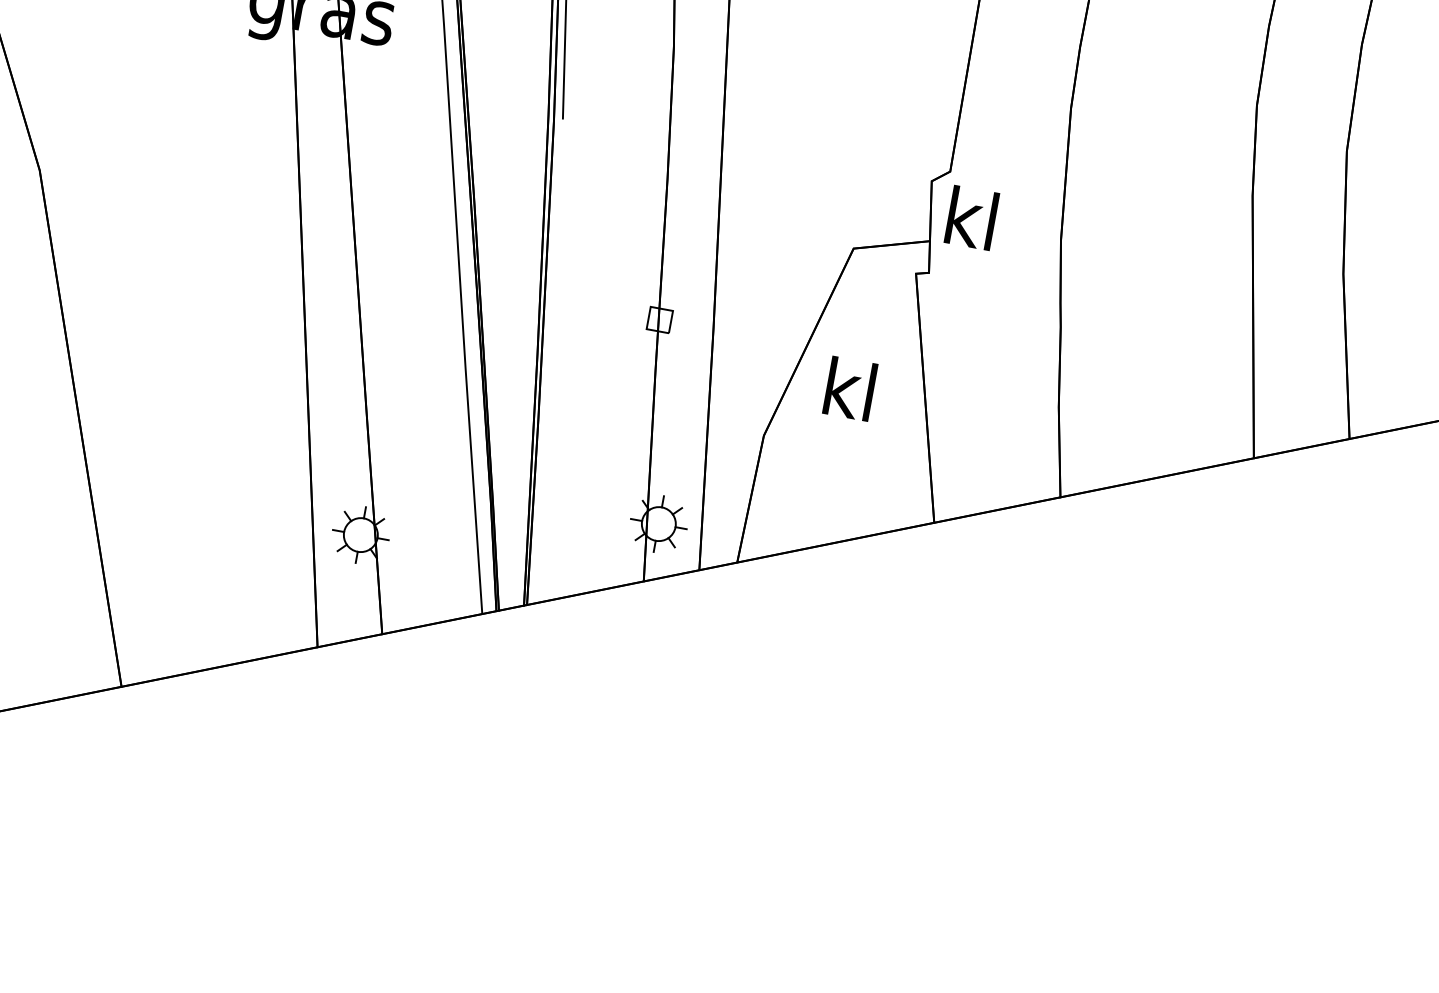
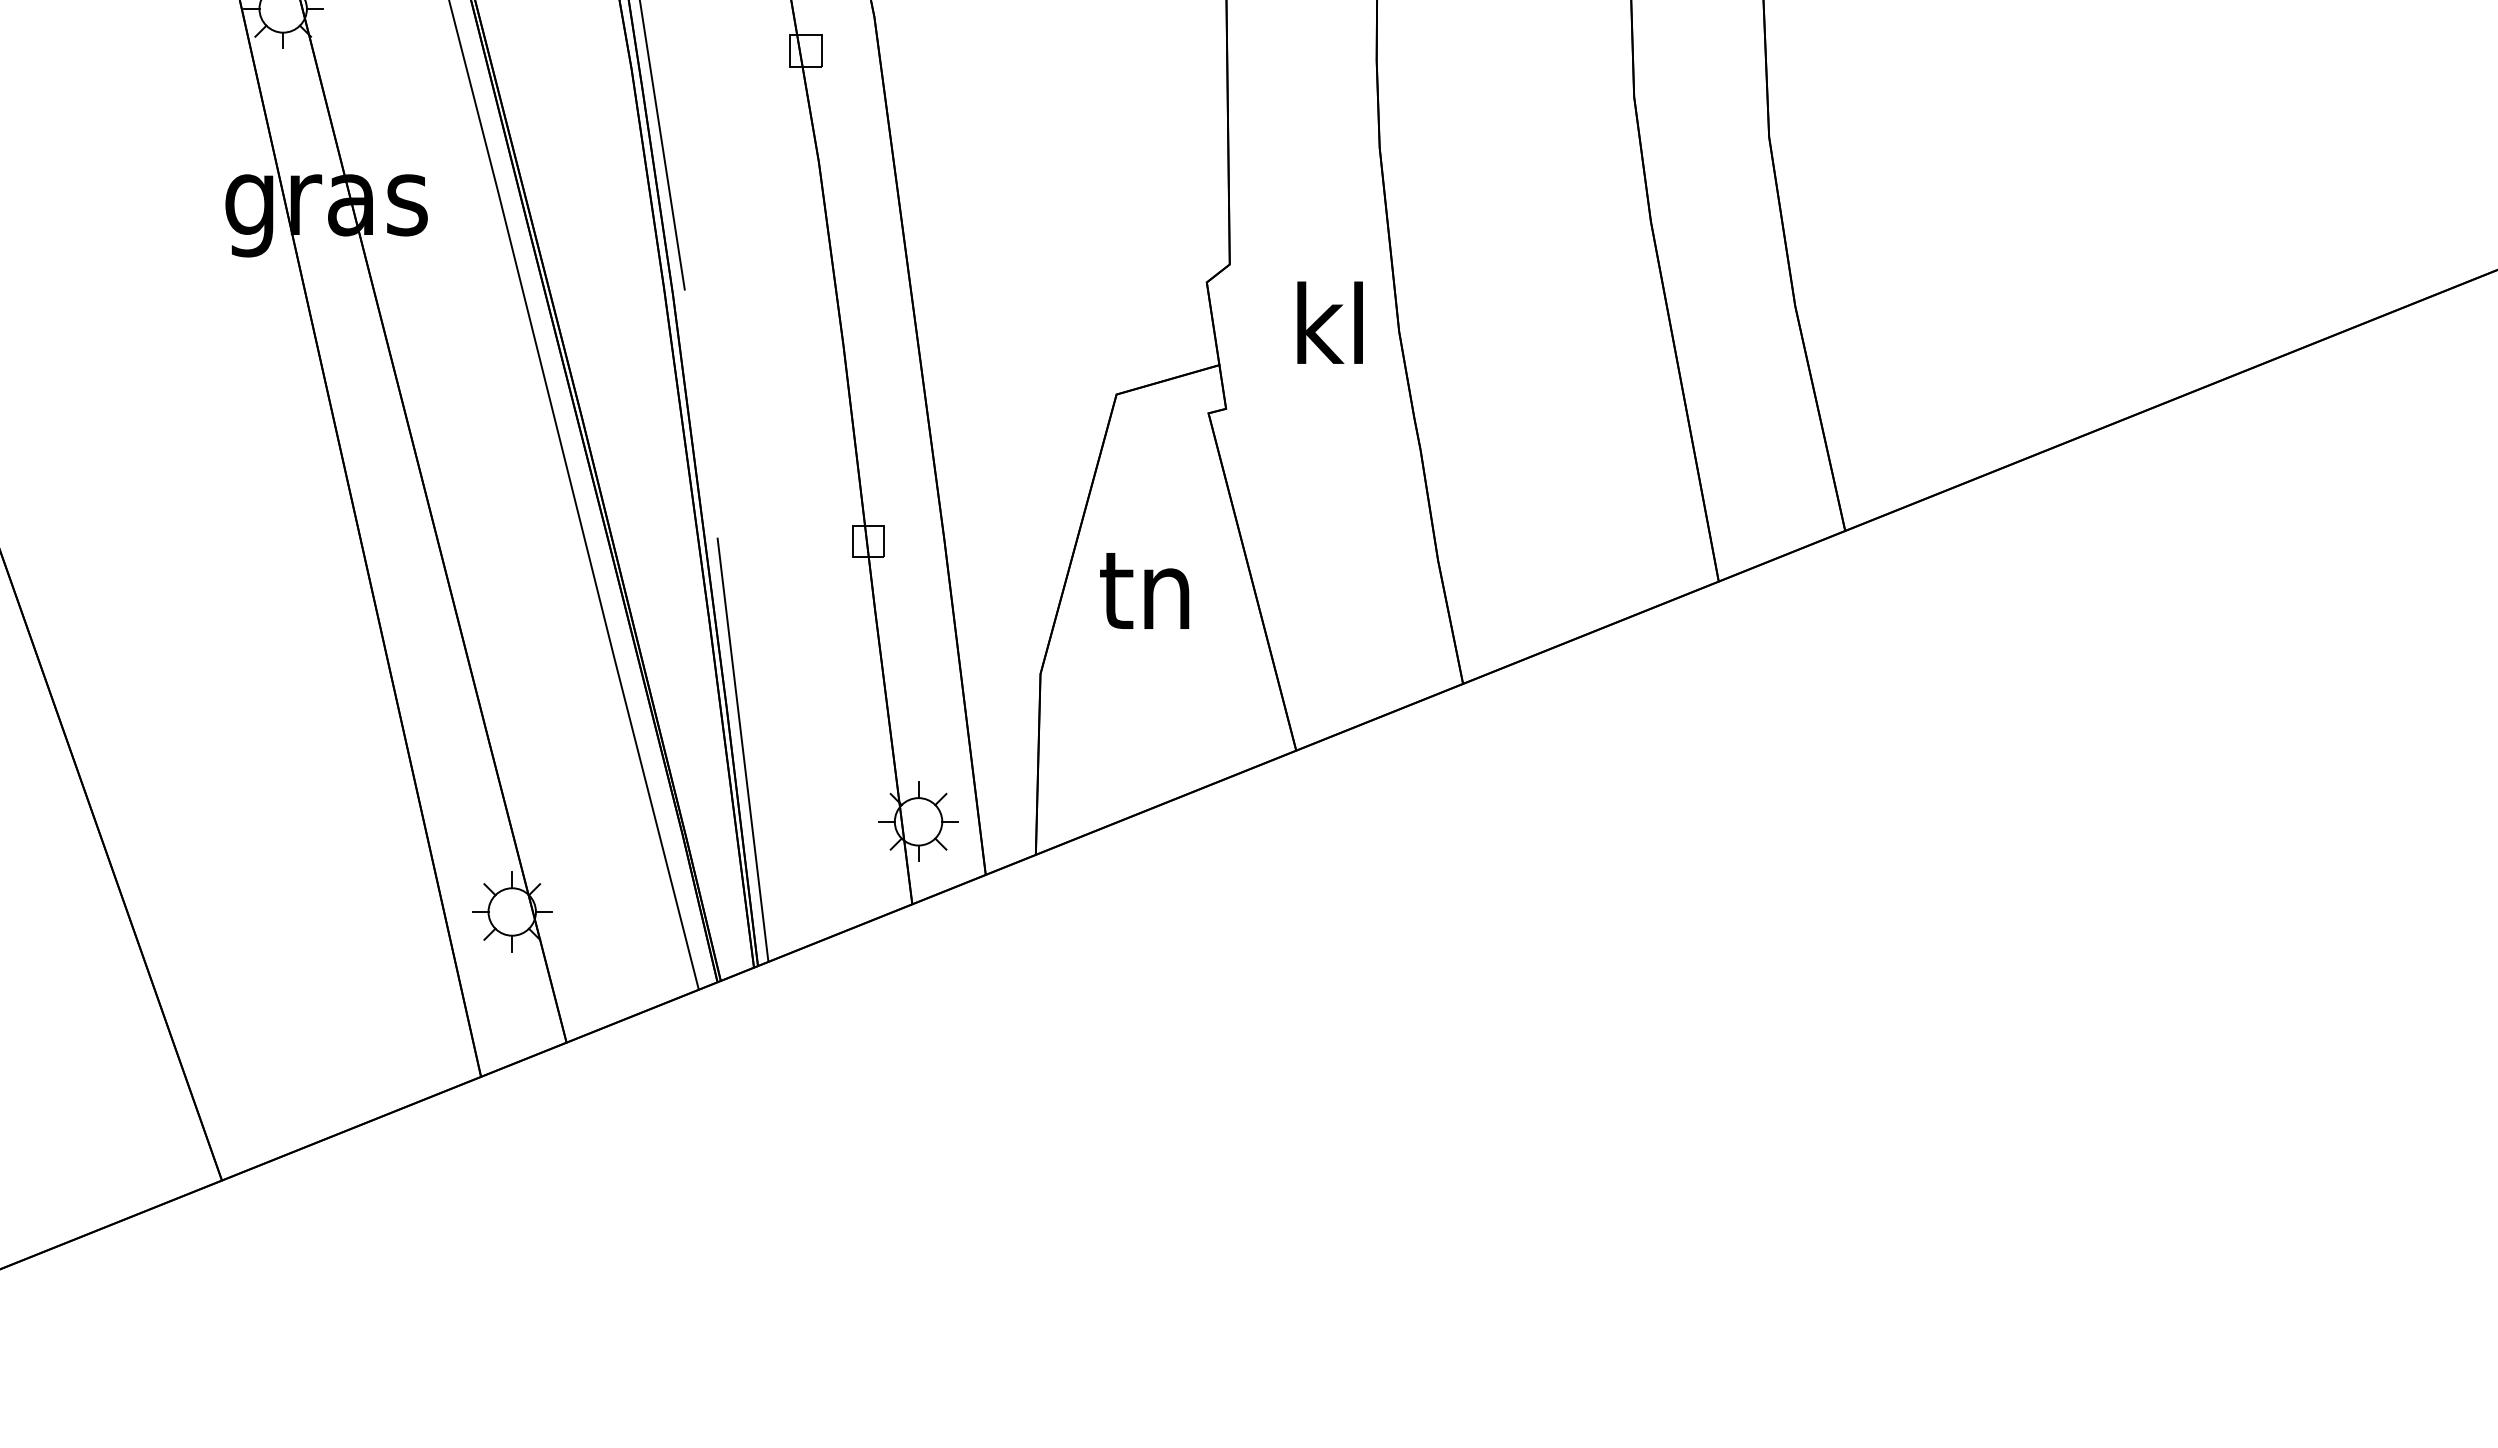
text: (971, 217) -> (1329, 322), moved
text: (848, 388) -> (1144, 587), kl -> tn
line: (544, 450) -> (742, 749), added

